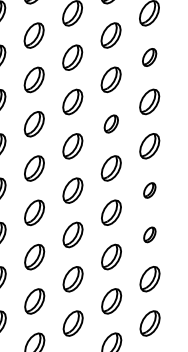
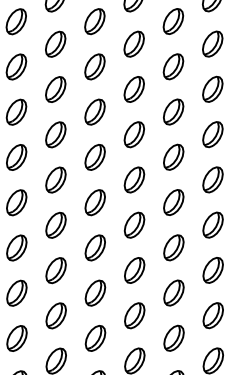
part: (149, 56) -> (212, 88), size x1.43
part: (111, 123) -> (173, 156), size x1.43
part: (149, 189) -> (212, 224), size x1.67
part: (149, 234) -> (212, 270), size x1.67

